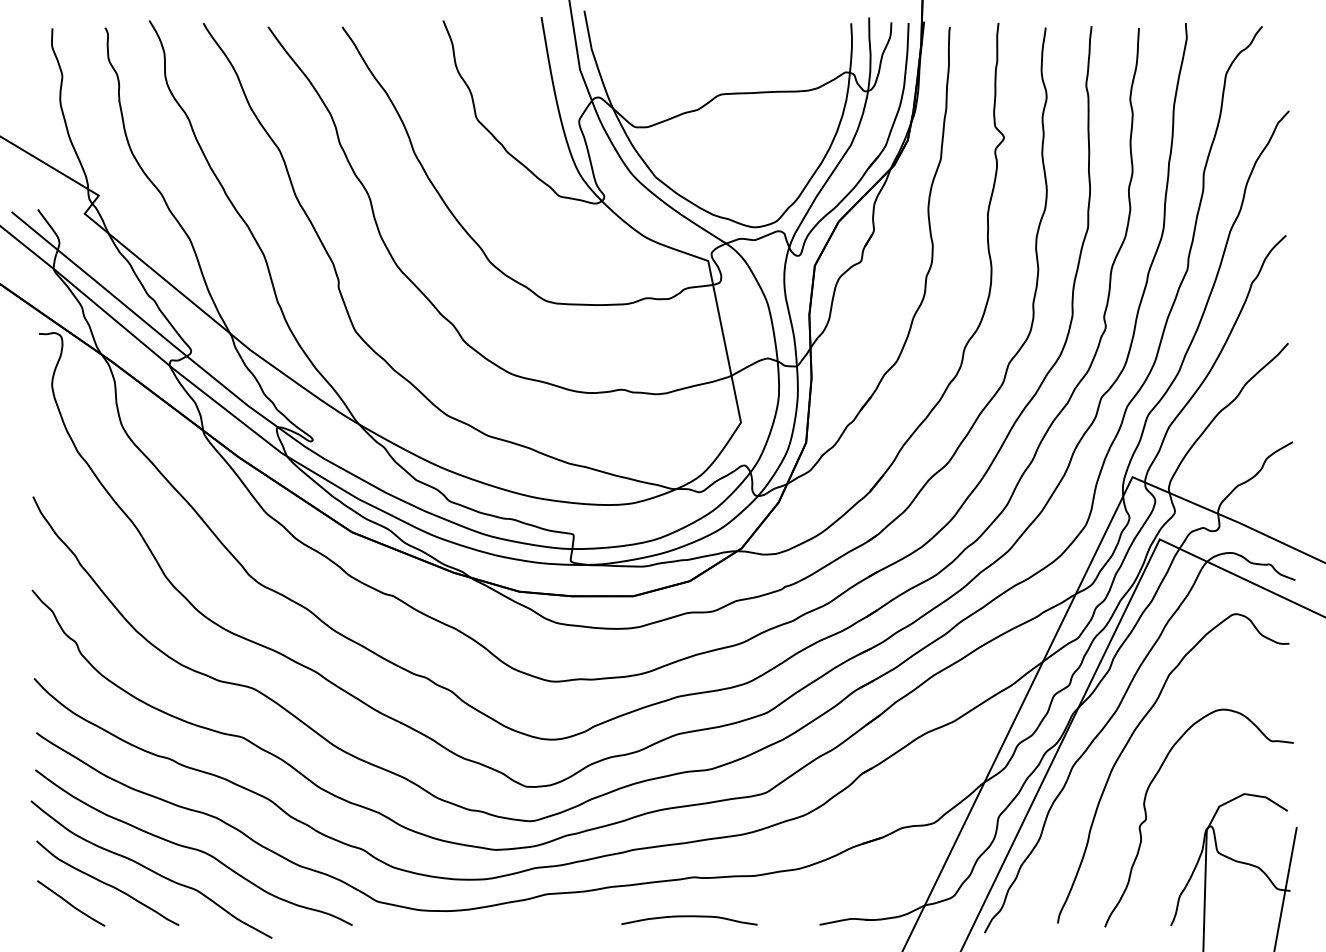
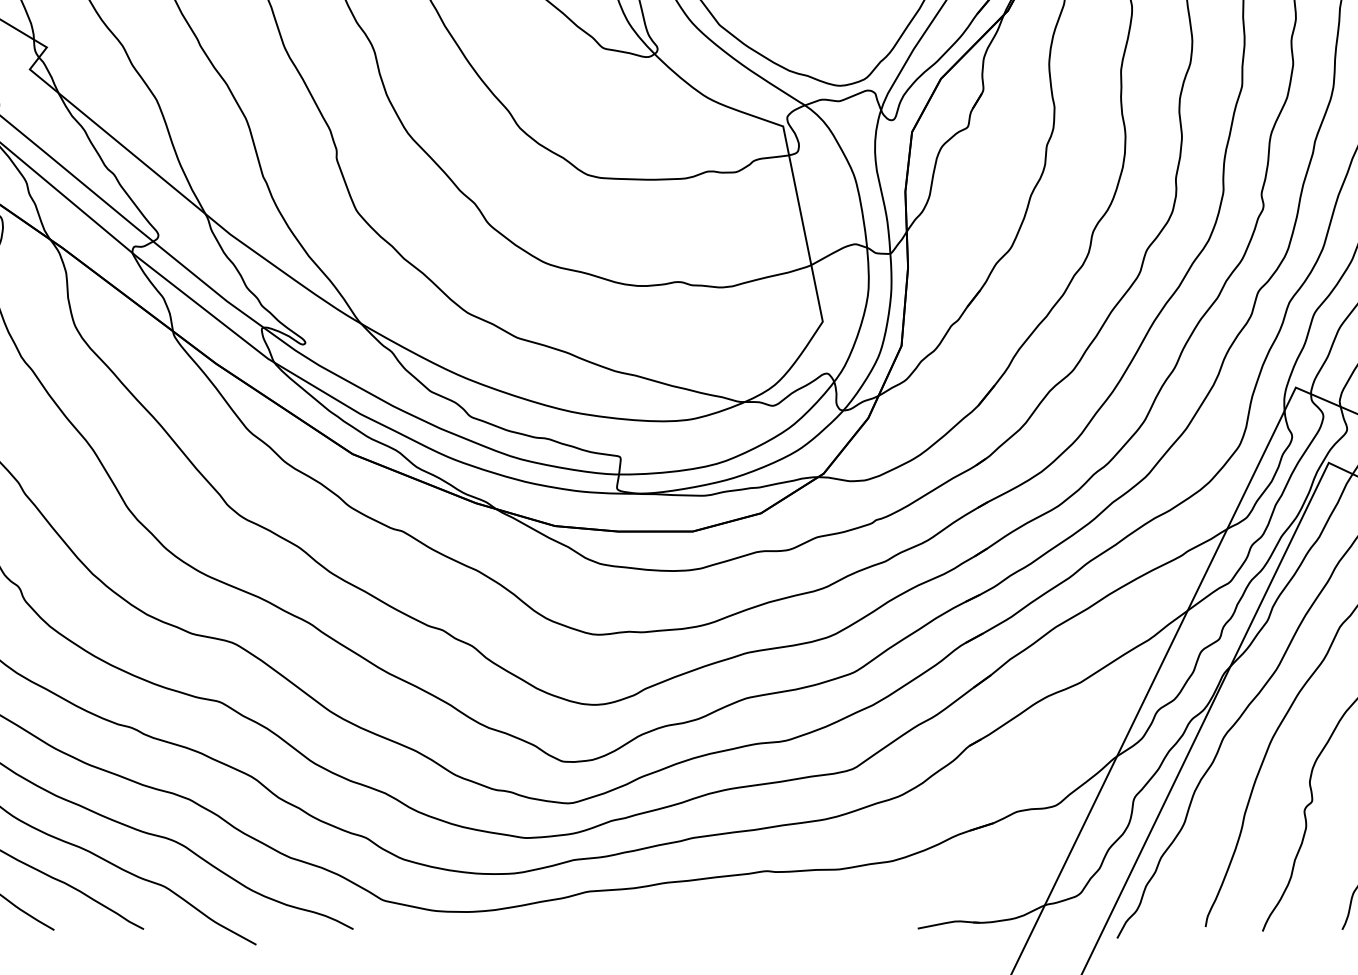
curve: (689, 917) -> (760, 919), removed

